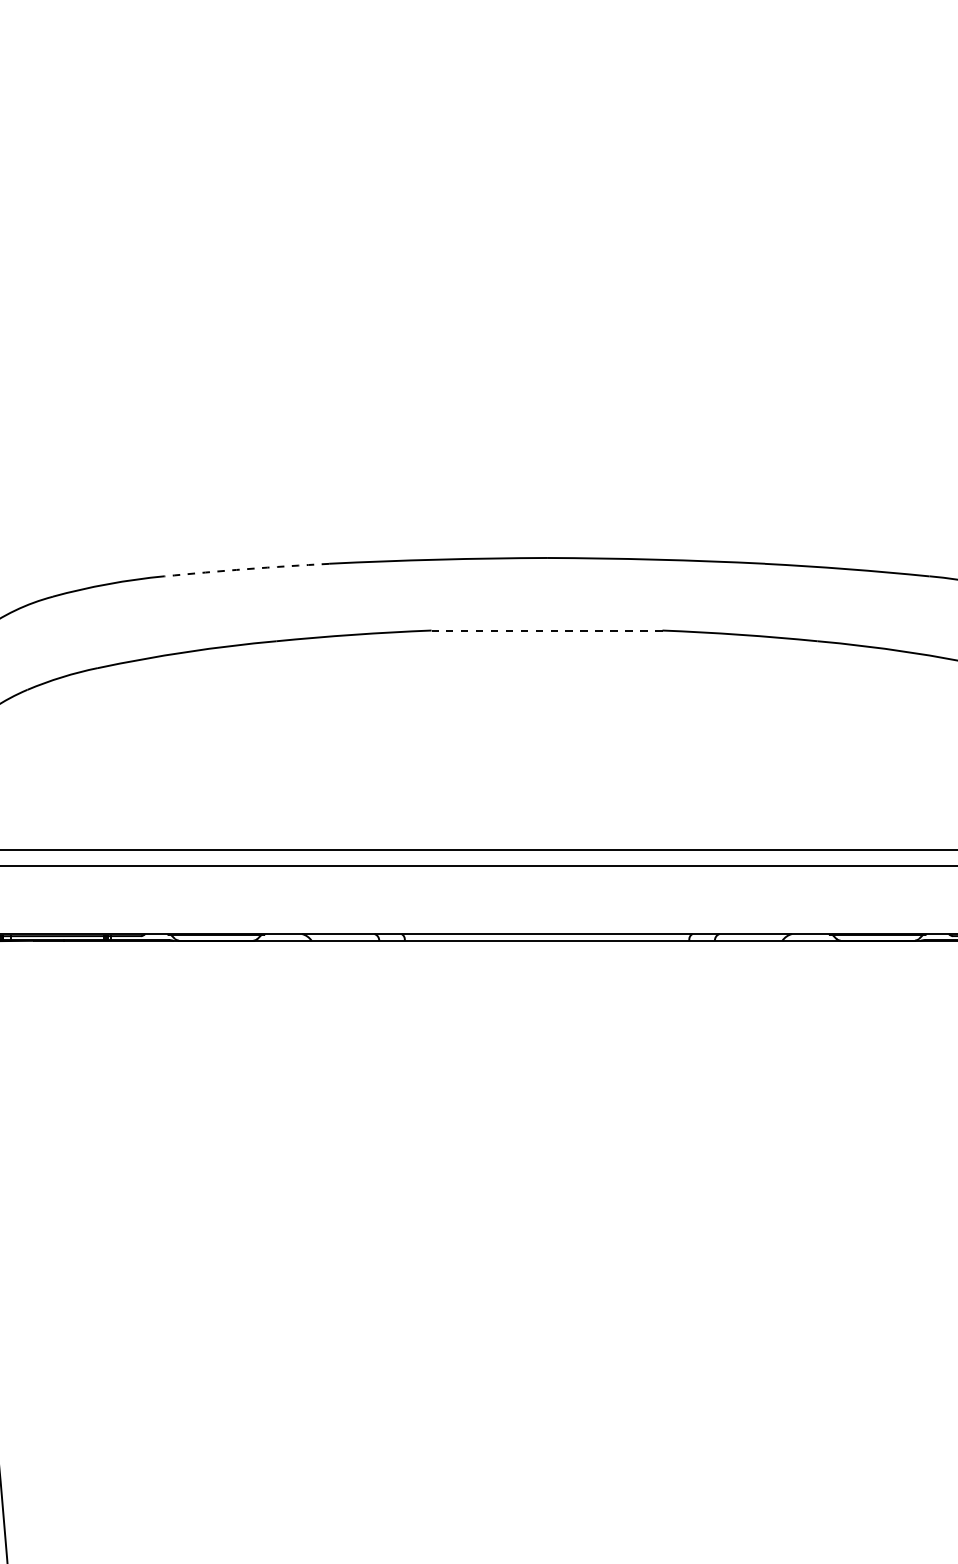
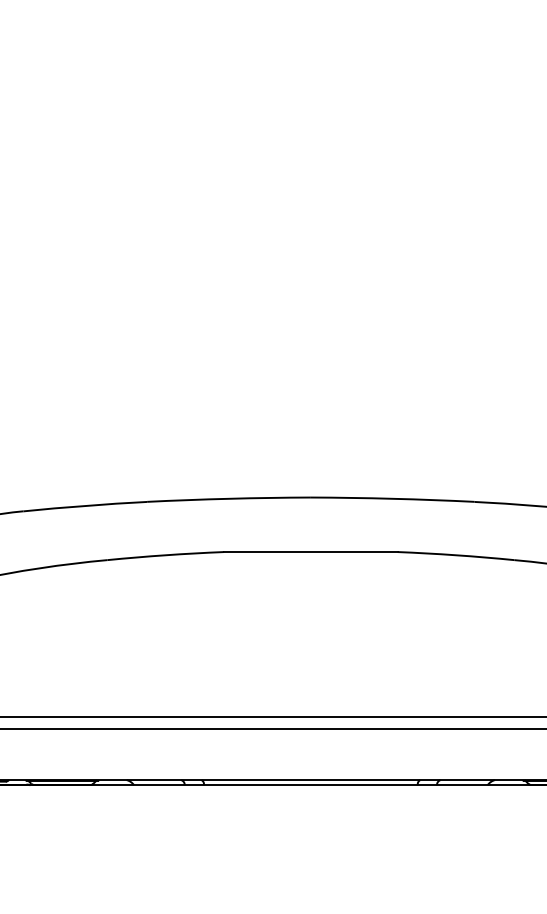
arc: (246, 569) -> (85, 506), dashed -> solid
line: (546, 630) -> (310, 552), dashed -> solid

